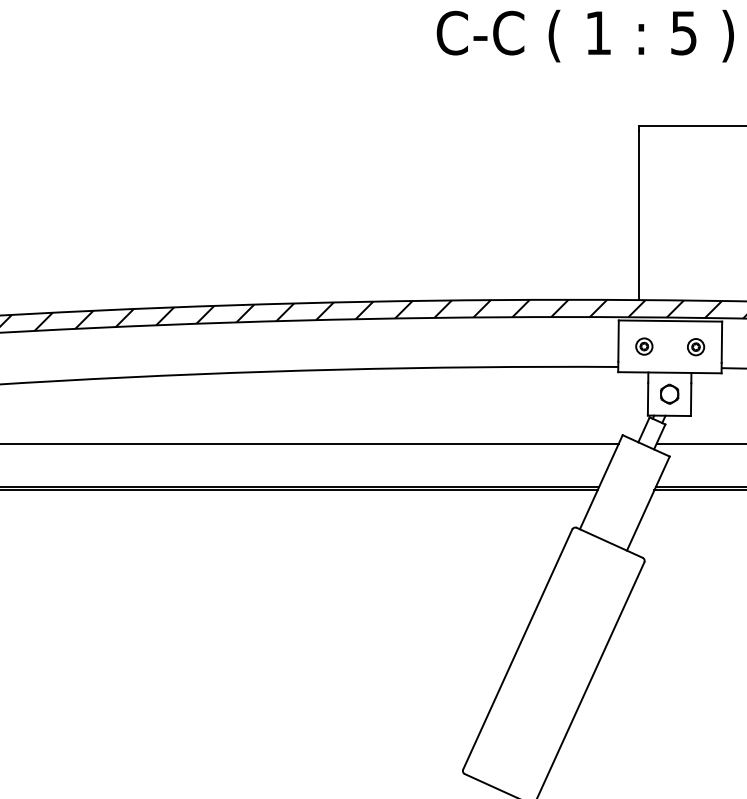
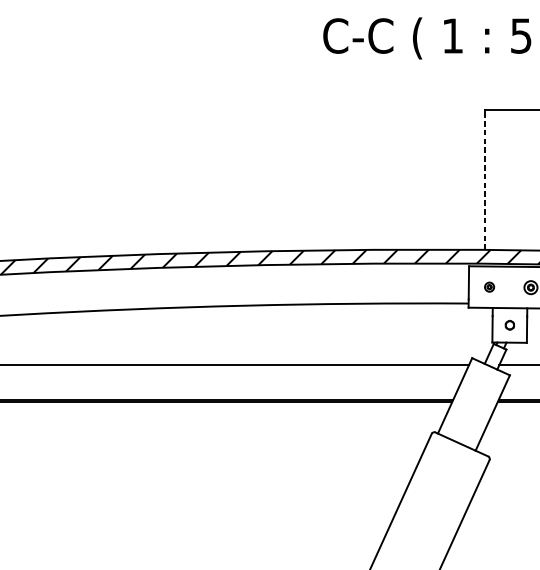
line: (638, 215) -> (484, 182), solid -> dashed
part: (644, 346) -> (489, 287), size x0.7
part: (669, 393) -> (509, 324), size x0.6

